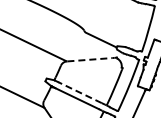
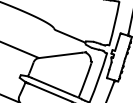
line: (89, 59) -> (60, 55), dashed -> solid
line: (79, 92) -> (52, 86), dashed -> solid

